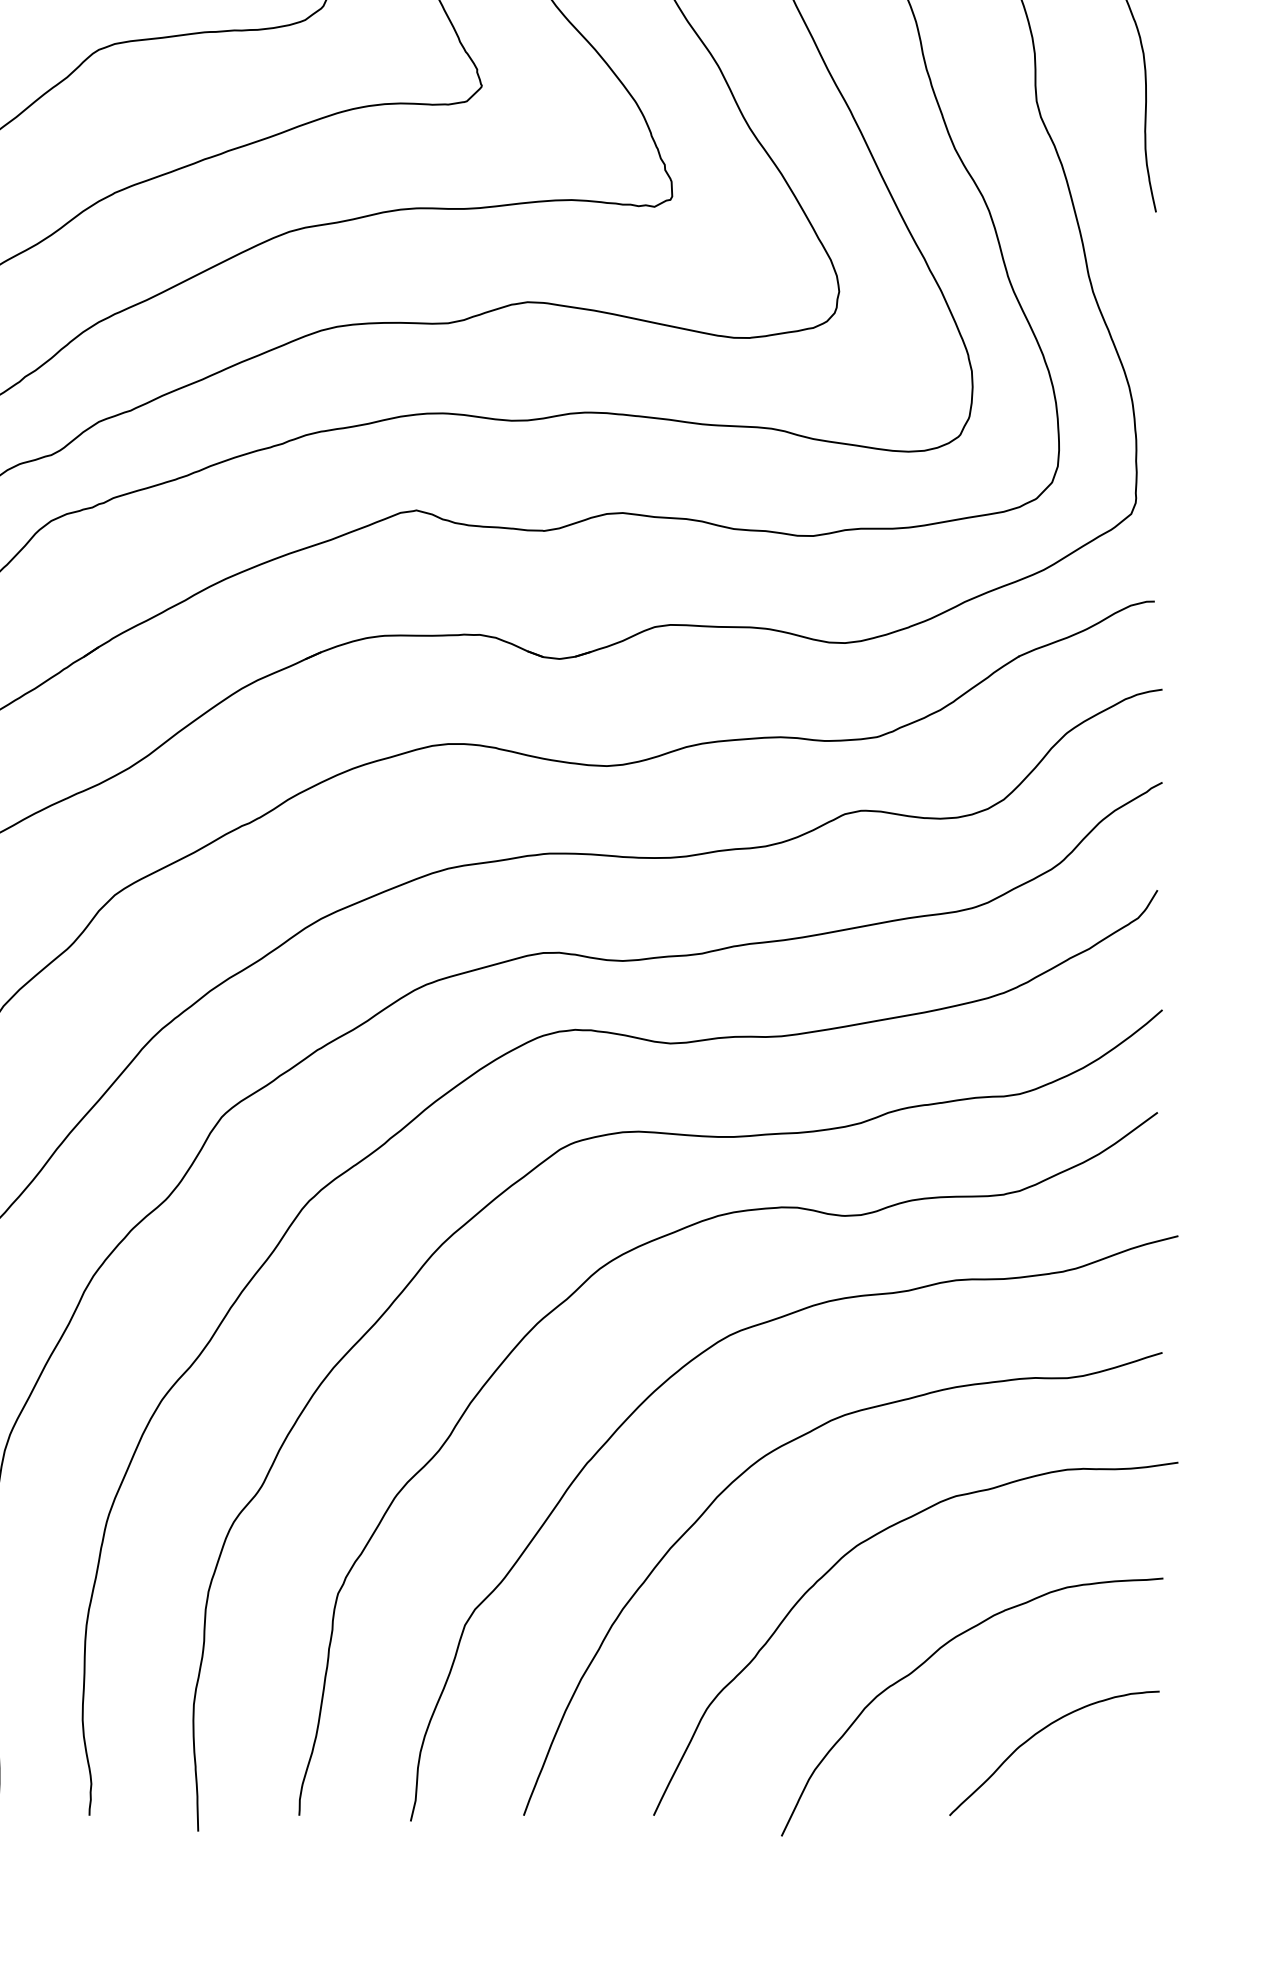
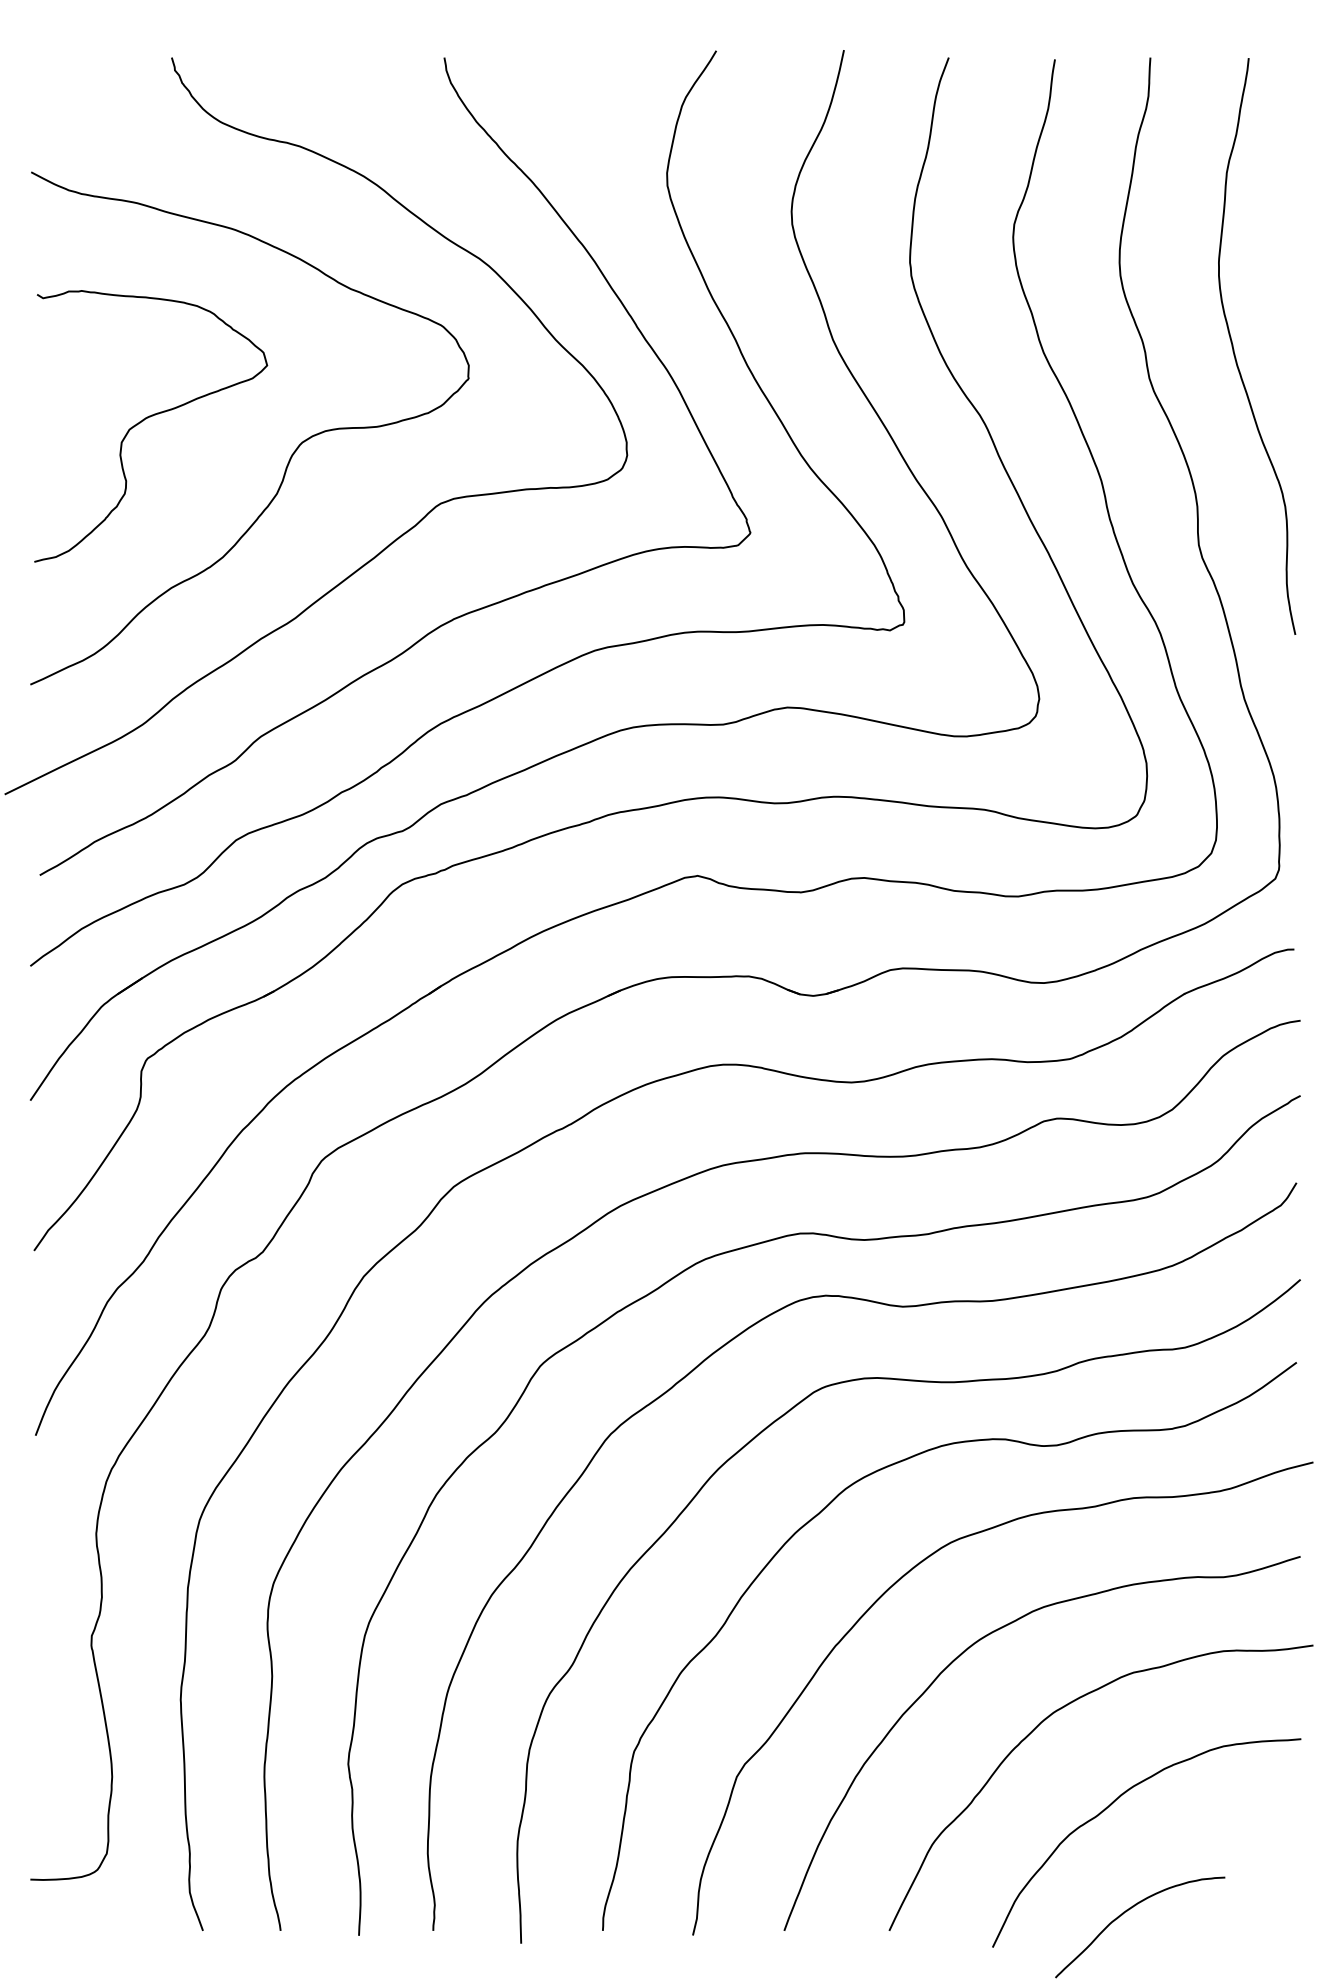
curve: (1041, 1732) -> (1129, 1910), moved

